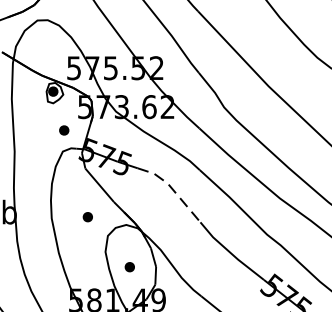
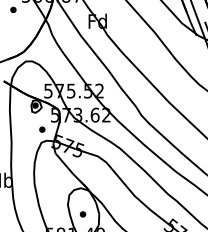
line: (172, 188) -> (109, 165), dashed -> solid
part: (87, 217) -> (56, 183), removed

